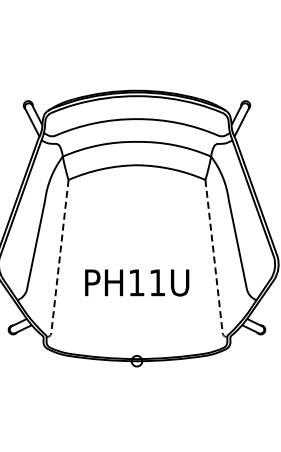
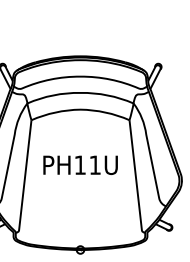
line: (59, 263) -> (24, 180), dashed -> solid
line: (214, 263) -> (136, 180), dashed -> solid
text: (137, 282) -> (80, 164), moved

